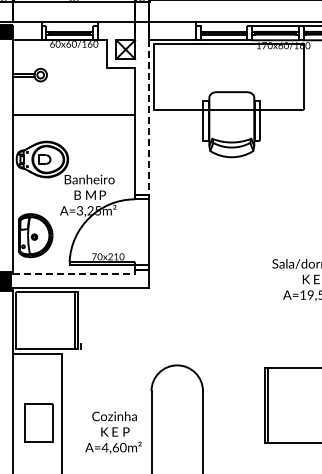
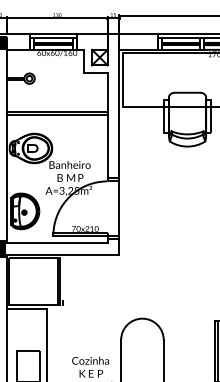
line: (69, 26) -> (53, 38), added
line: (223, 26) -> (180, 38), added
line: (74, 118) -> (57, 114), added
line: (149, 118) -> (119, 114), dashed -> solid
line: (74, 274) -> (57, 243), dashed -> solid

